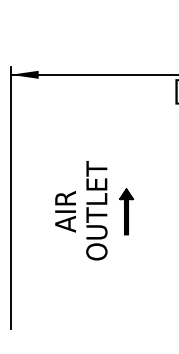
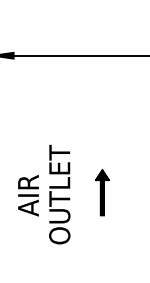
text: (81, 210) -> (44, 194), moved

